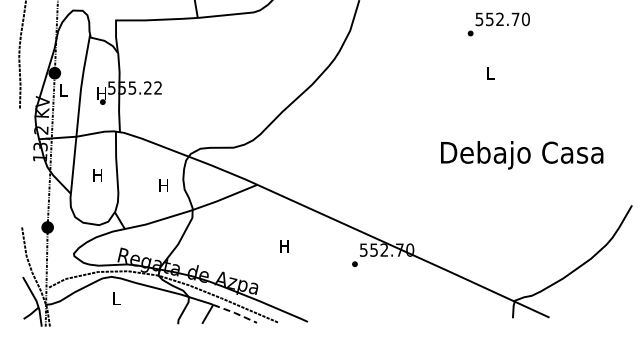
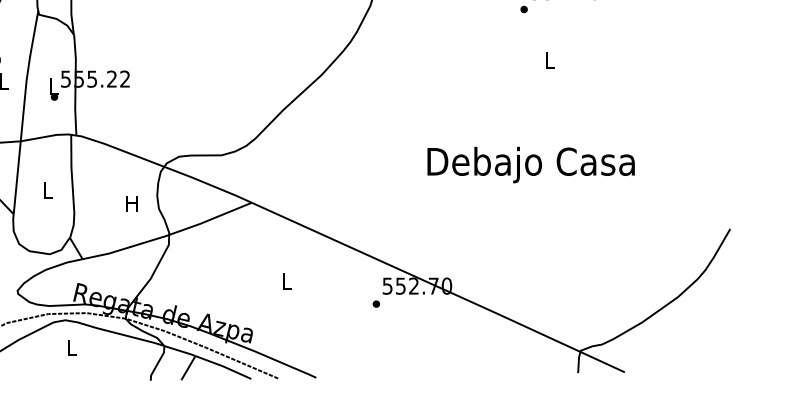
text: (101, 93) -> (52, 86), H -> L
text: (522, 155) -> (531, 165), moved
text: (97, 175) -> (47, 190), H -> L
text: (284, 246) -> (286, 281), H -> L
line: (235, 313) -> (223, 367), dashed -> solid

